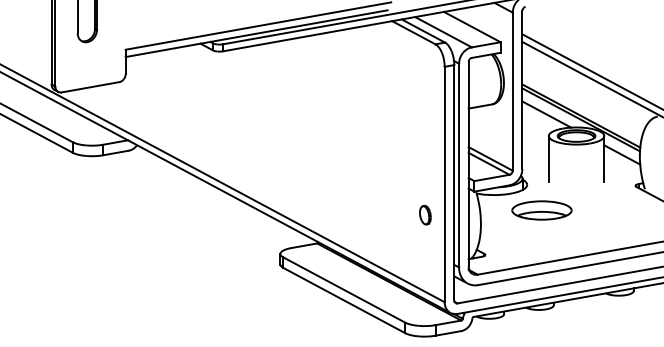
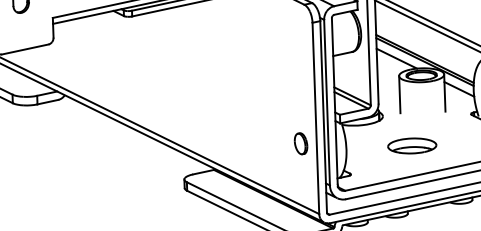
part: (541, 210) -> (411, 145), moved
part: (425, 215) -> (301, 144), size x1.4

